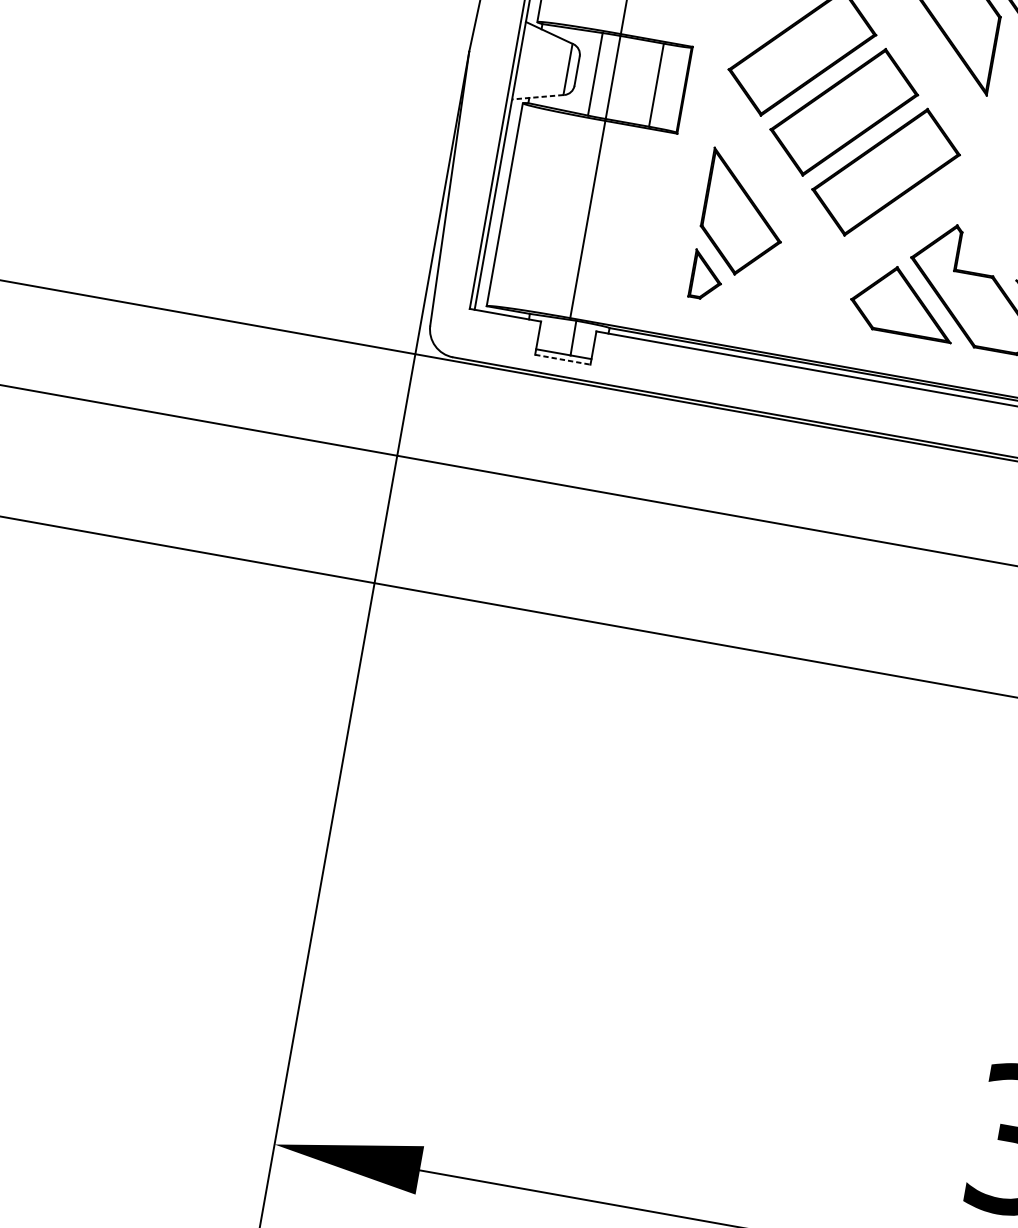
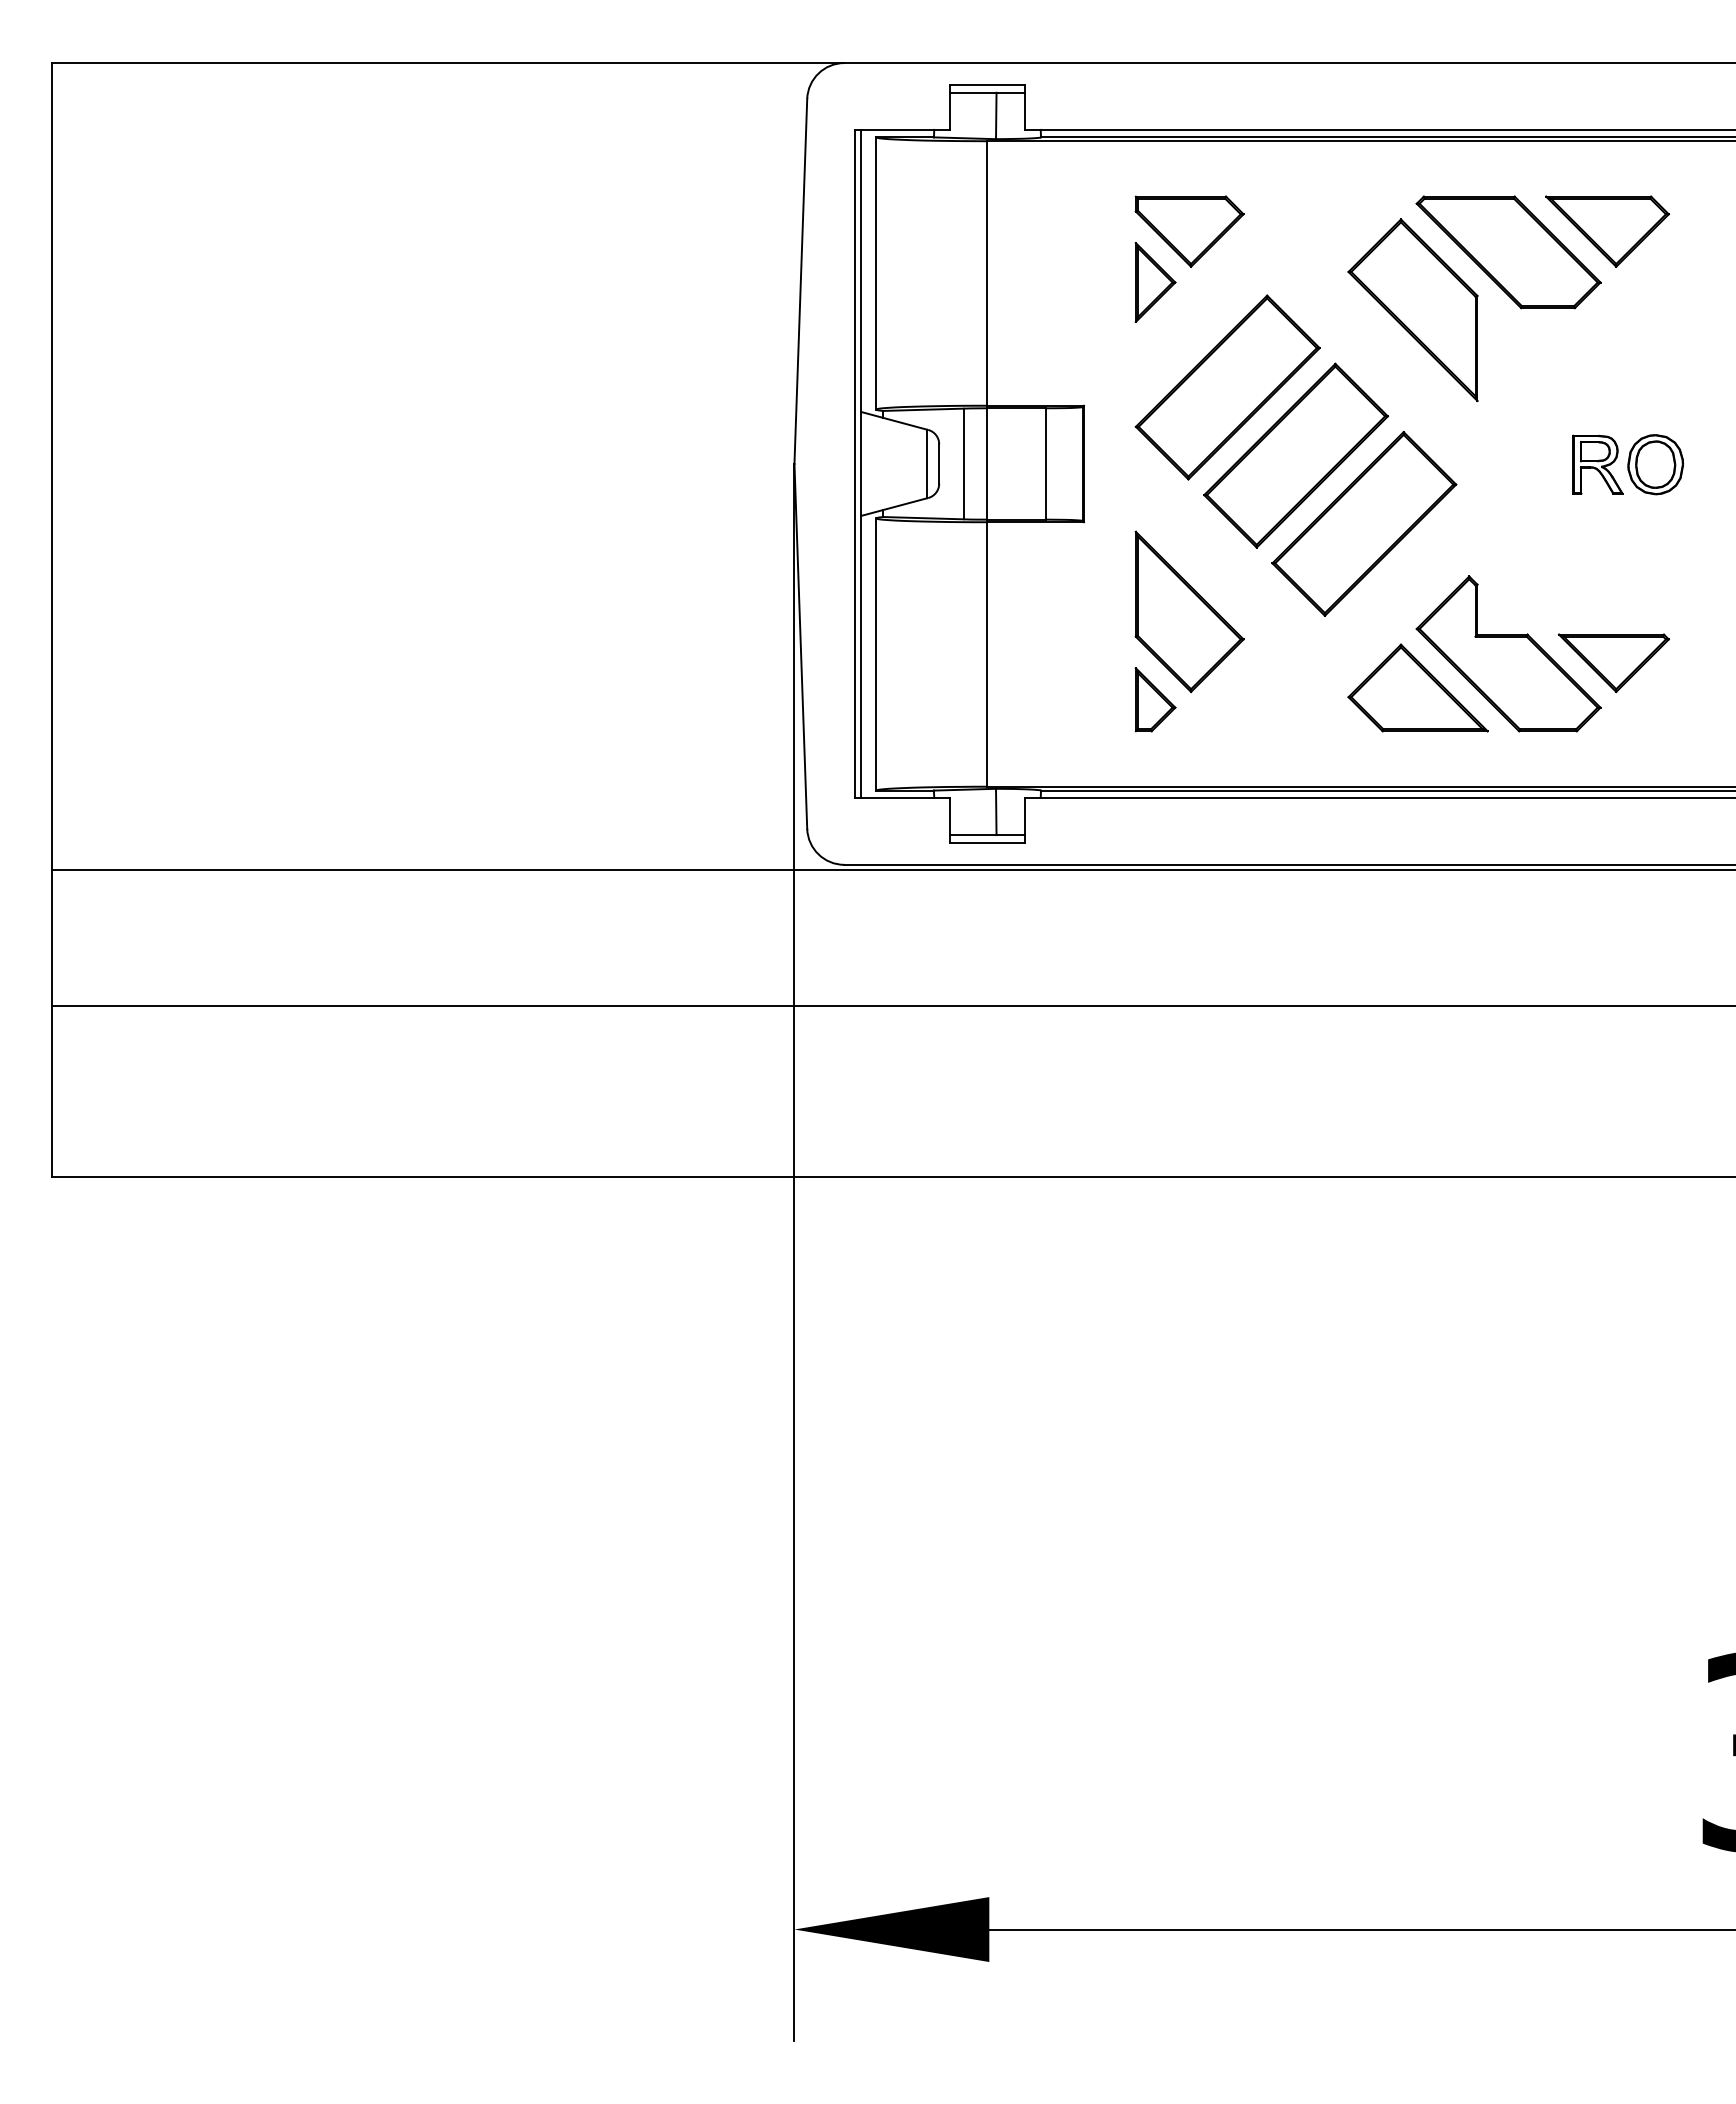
line: (537, 97) -> (893, 507), dashed -> solid
line: (562, 359) -> (987, 842), dashed -> solid

